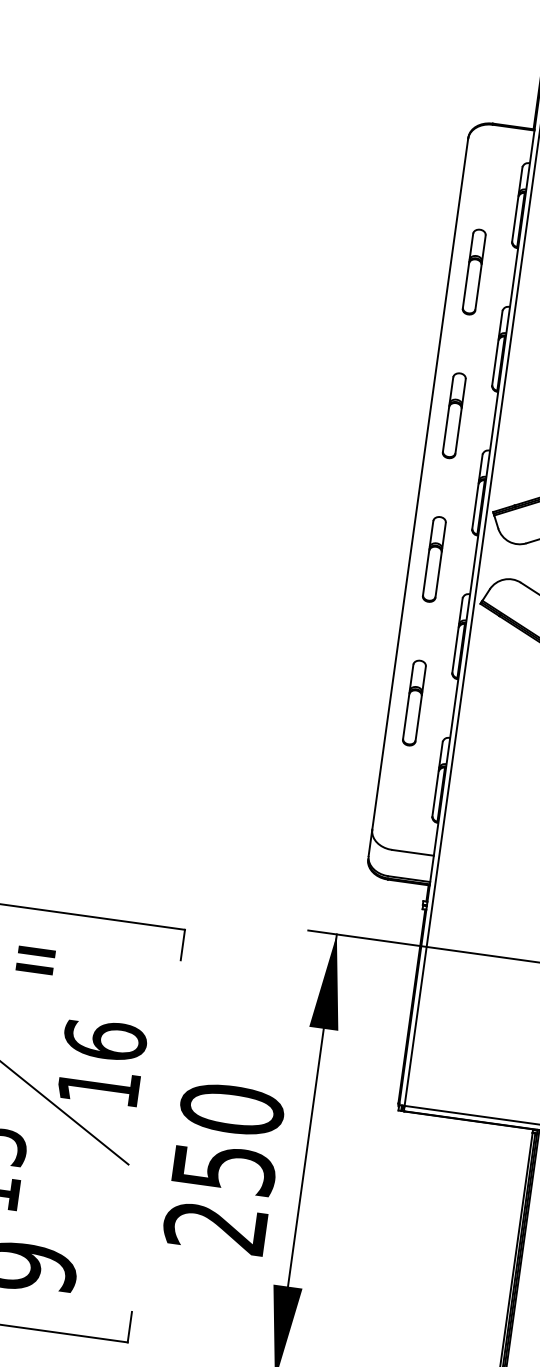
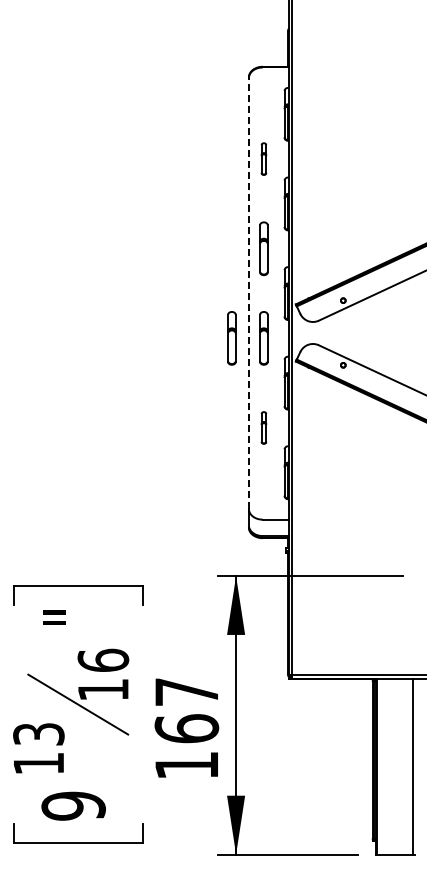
part: (473, 270) -> (263, 158), size x0.6
line: (419, 484) -> (248, 293), solid -> dashed
part: (382, 552) -> (231, 338), added
part: (413, 702) -> (263, 427), size x0.6
text: (223, 1167) -> (186, 728), 250 -> 167

